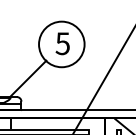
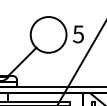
text: (62, 43) -> (78, 34), moved

